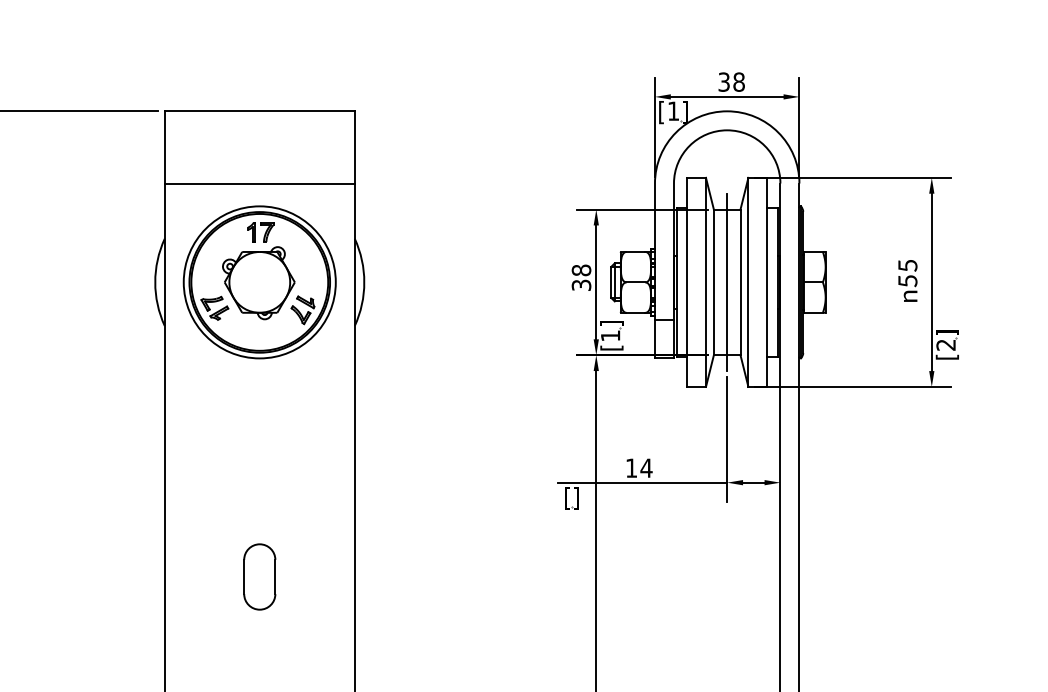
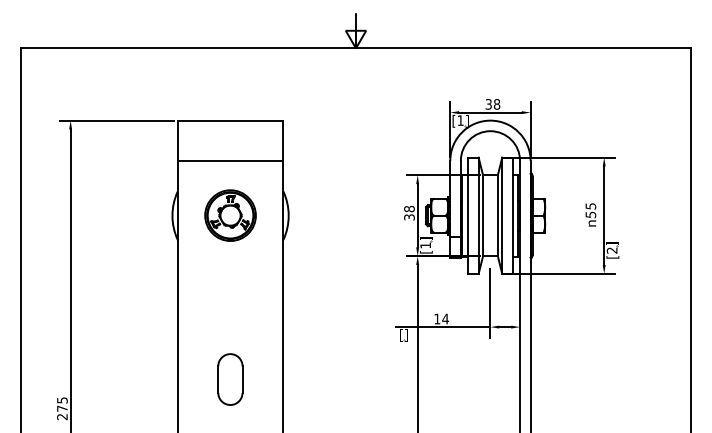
part: (259, 281) -> (230, 215), size x0.6
line: (727, 281) -> (490, 215), removed
part: (259, 576) -> (230, 379), size x1.4

